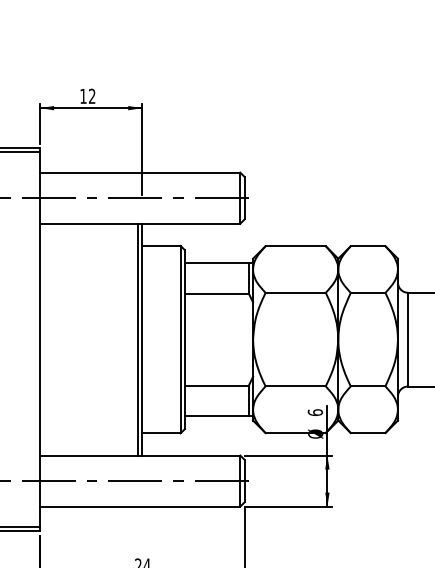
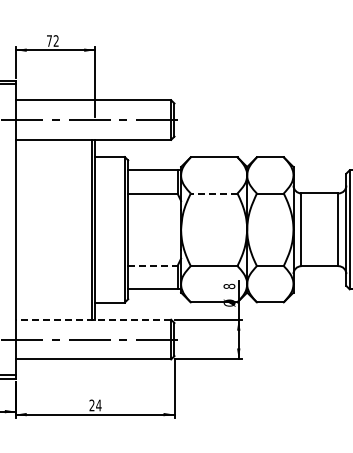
text: (83, 95) -> (49, 40), 12 -> 72
line: (294, 292) -> (213, 193), solid -> dashed
line: (216, 385) -> (152, 265), solid -> dashed
text: (315, 412) -> (229, 286), 6 -> 8
line: (140, 455) -> (93, 319), solid -> dashed

